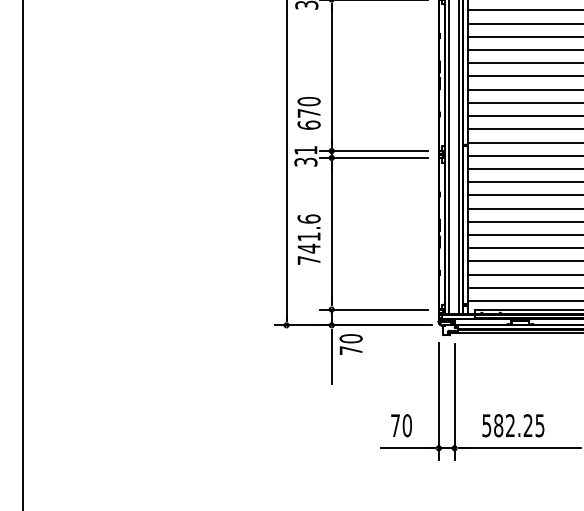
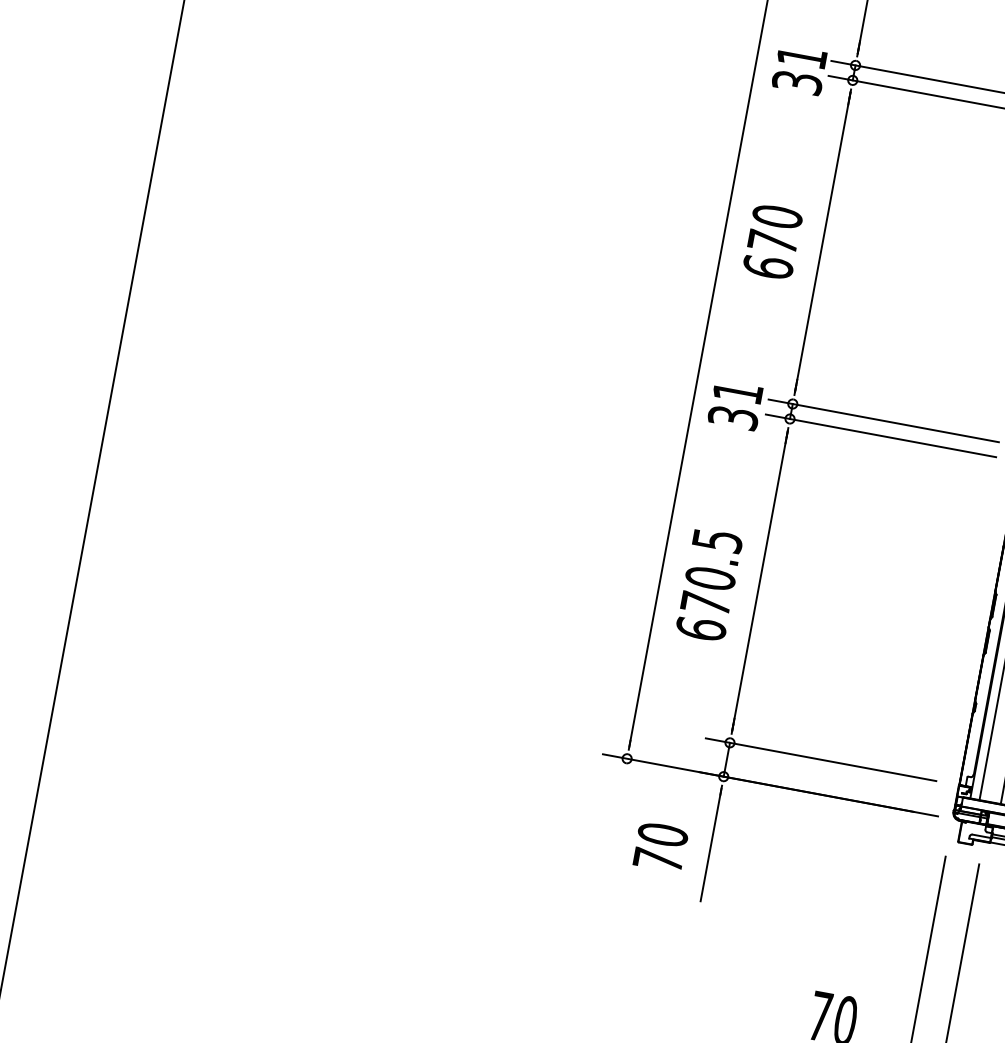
text: (308, 113) -> (771, 242), moved
text: (308, 239) -> (708, 583), 741.6 -> 670.5
text: (350, 344) -> (659, 846), moved

